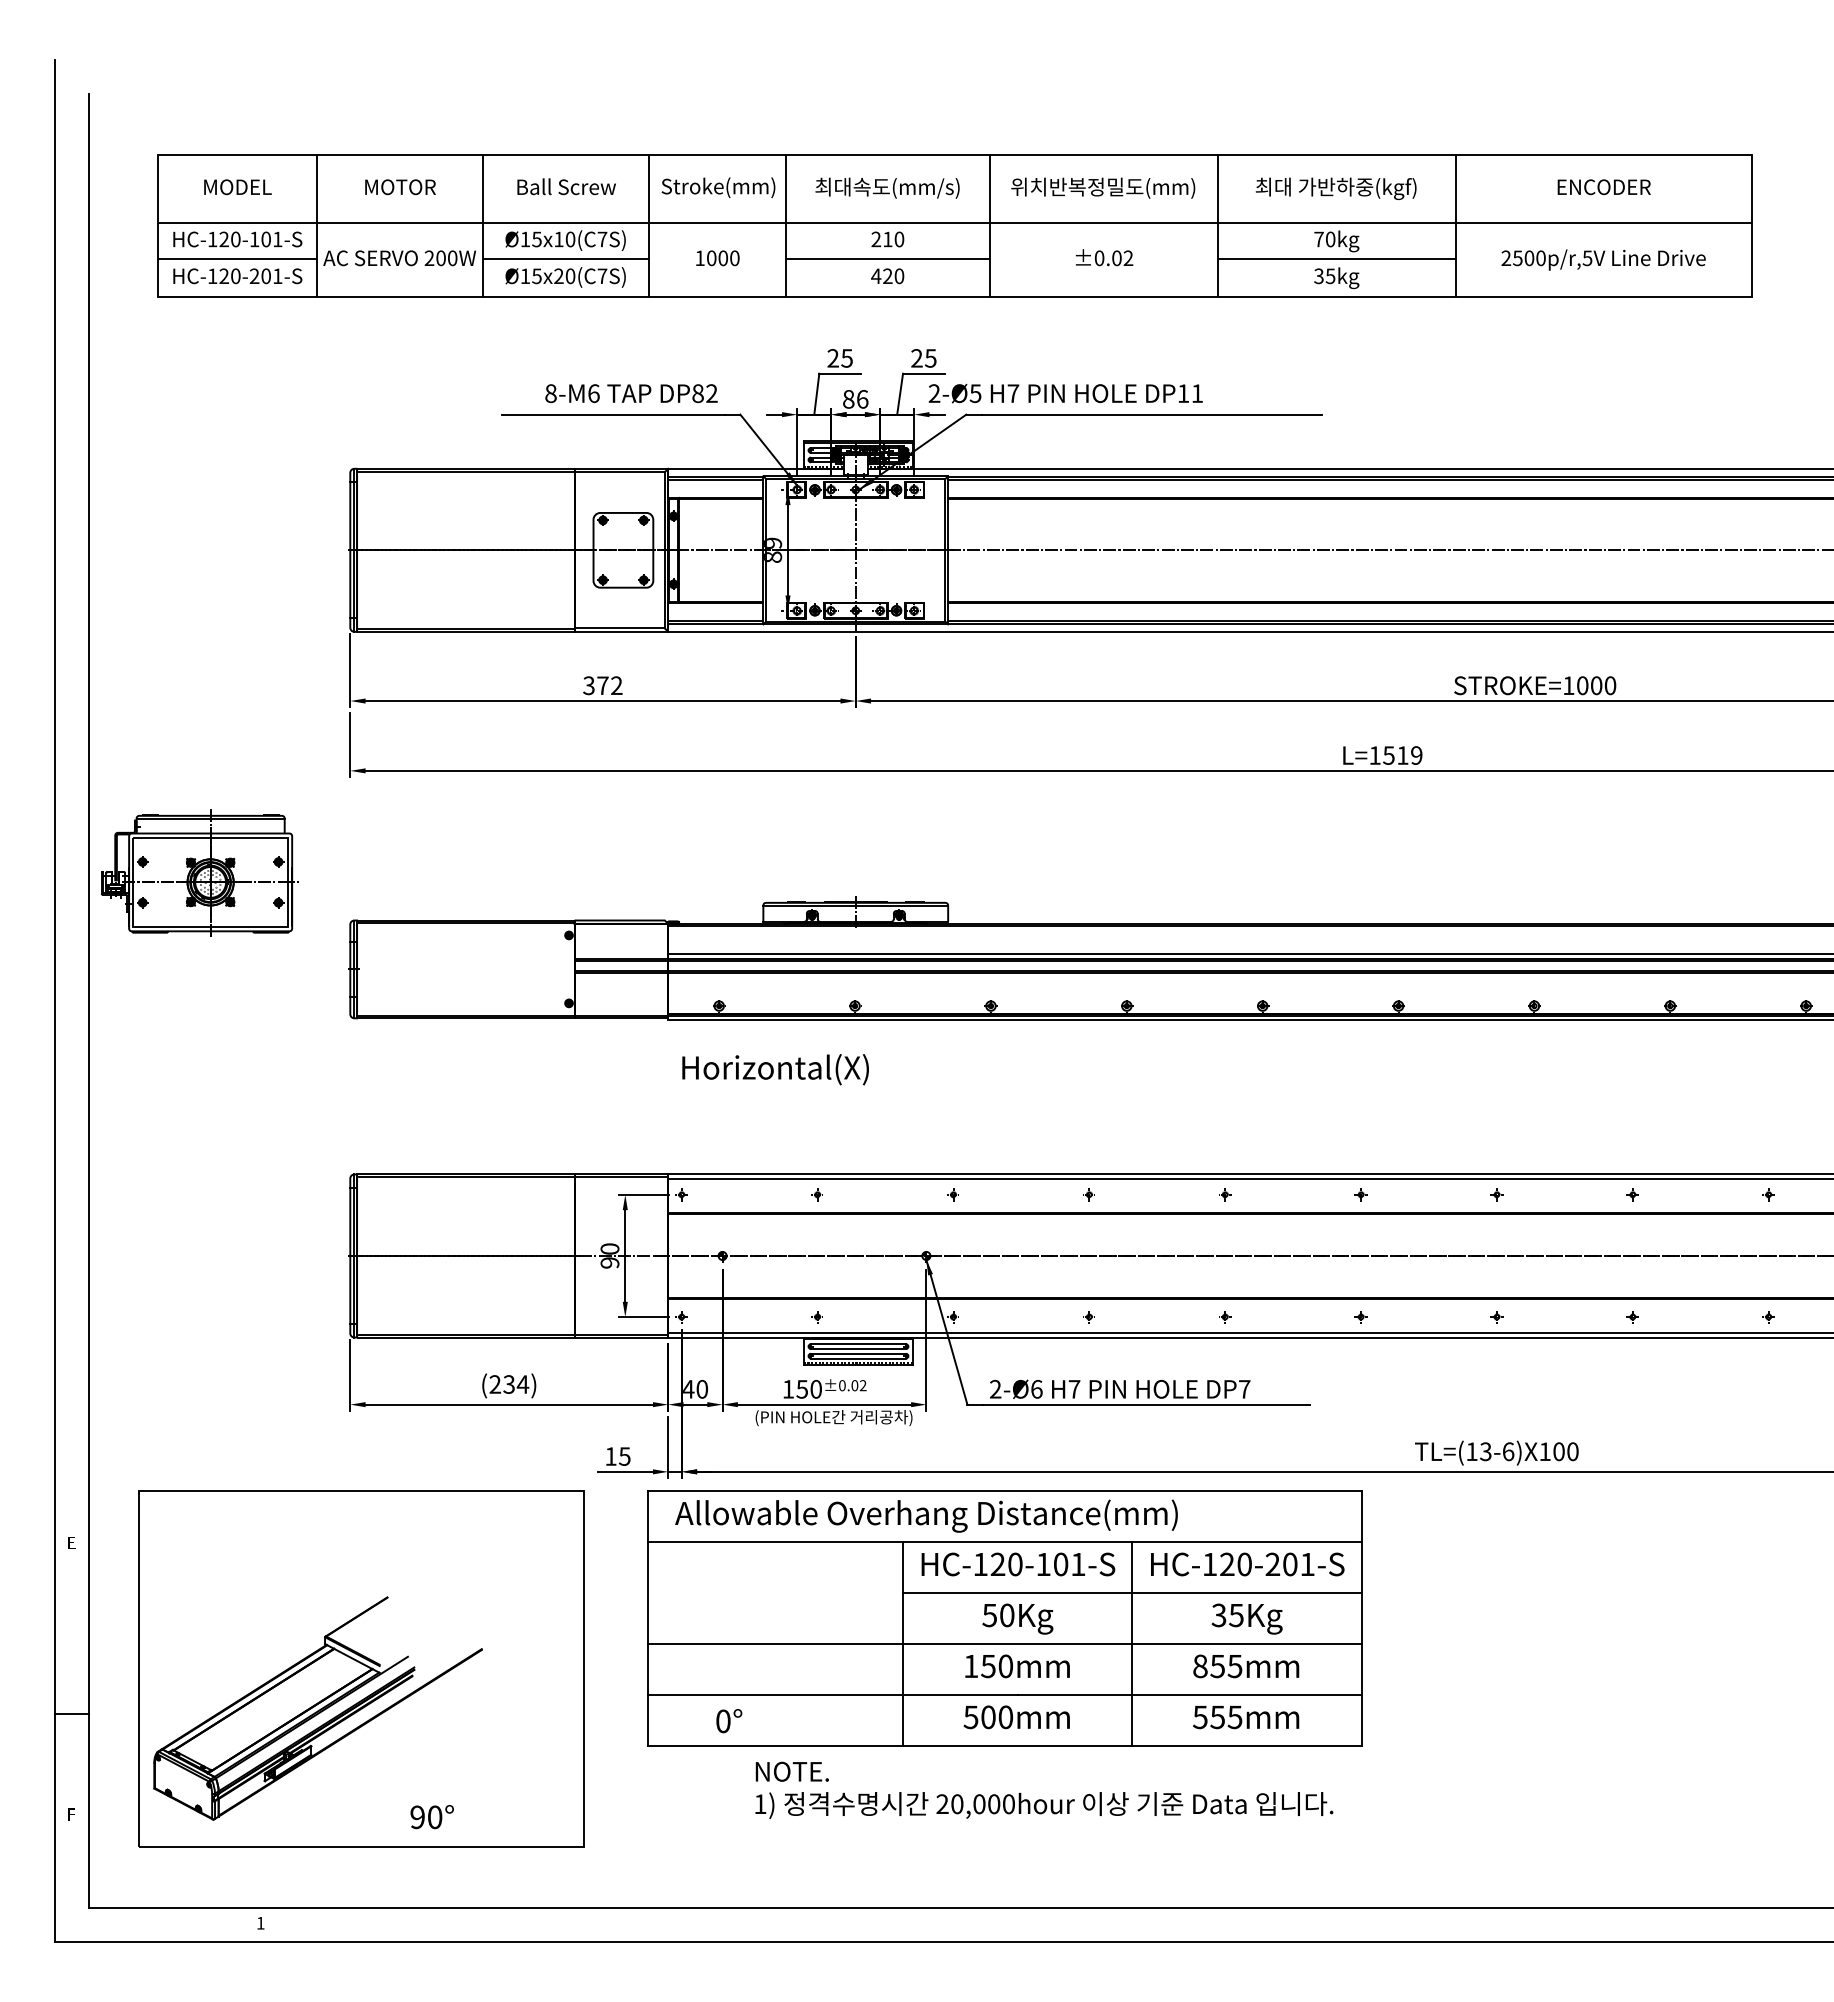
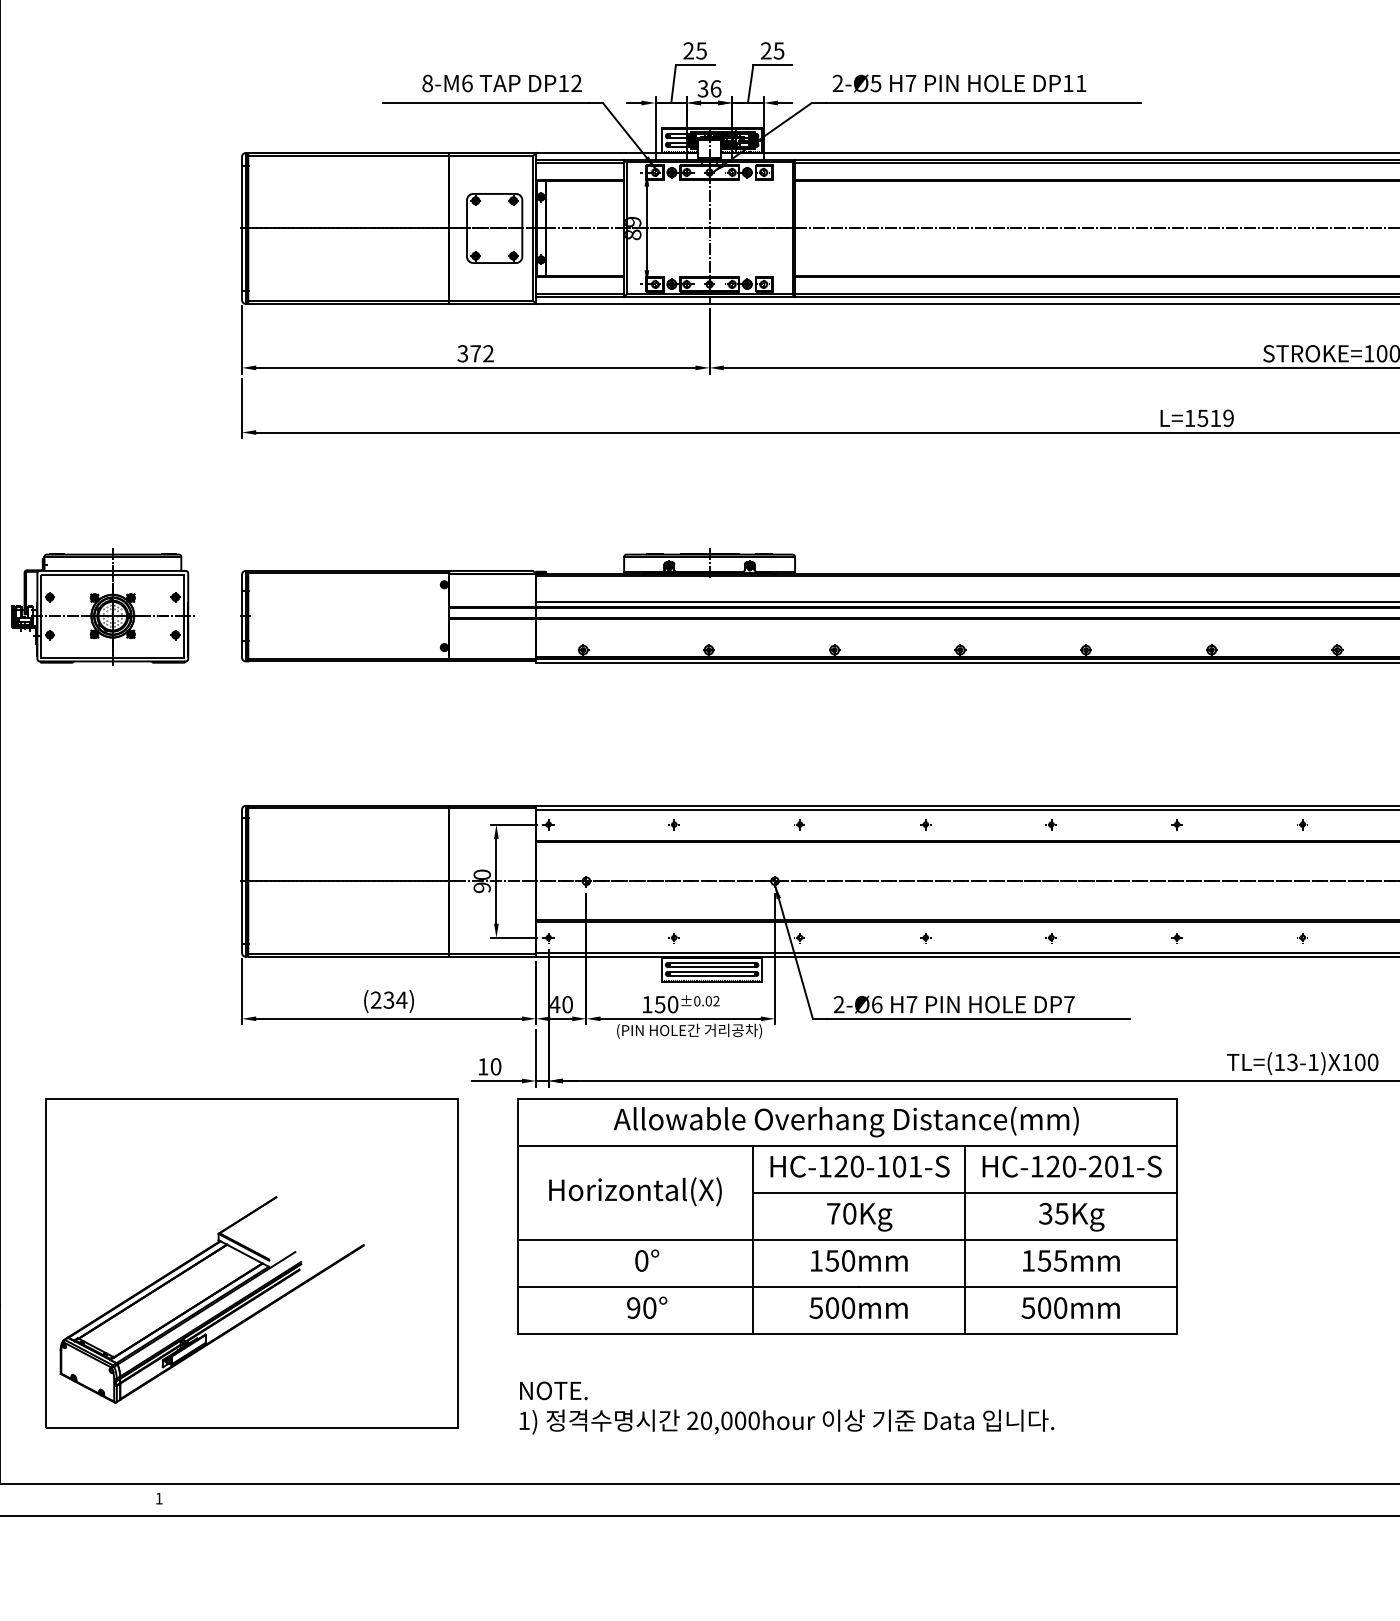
text: (697, 393) -> (563, 83), DP82 -> DP12
text: (1065, 393) -> (959, 83), moved
text: (848, 399) -> (702, 88), 86 -> 36
part: (199, 872) -> (102, 607), moved
text: (775, 1069) -> (635, 1191), moved
text: (1508, 1451) -> (1313, 1062), TL=(13-6)X100 -> TL=(13-1)X100
text: (624, 1456) -> (495, 1066), 15 -> 10
text: (926, 1515) -> (846, 1121), moved
text: (989, 1615) -> (833, 1213), 50Kg -> 70Kg
text: (1200, 1666) -> (1028, 1261), 855mm -> 155mm
text: (1226, 1717) -> (1052, 1308), 555mm -> 500mm
text: (729, 1721) -> (647, 1261), moved
text: (1044, 1789) -> (787, 1407), moved
text: (431, 1817) -> (646, 1308), moved

